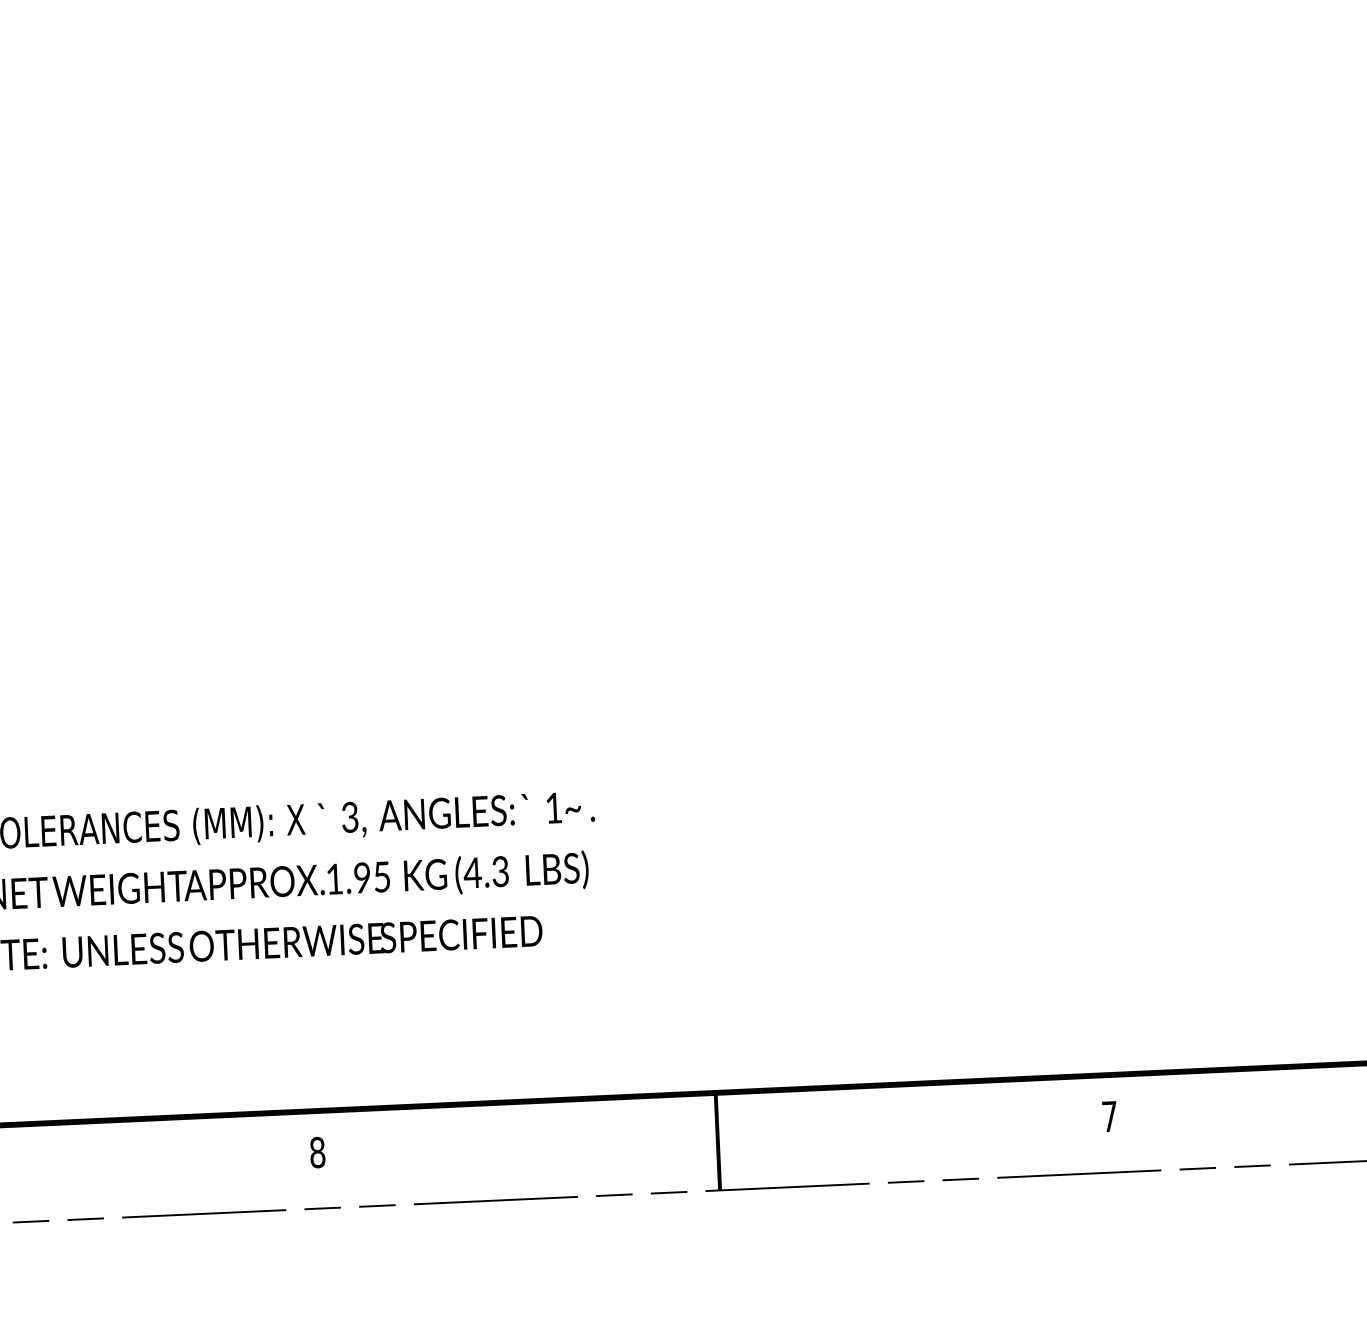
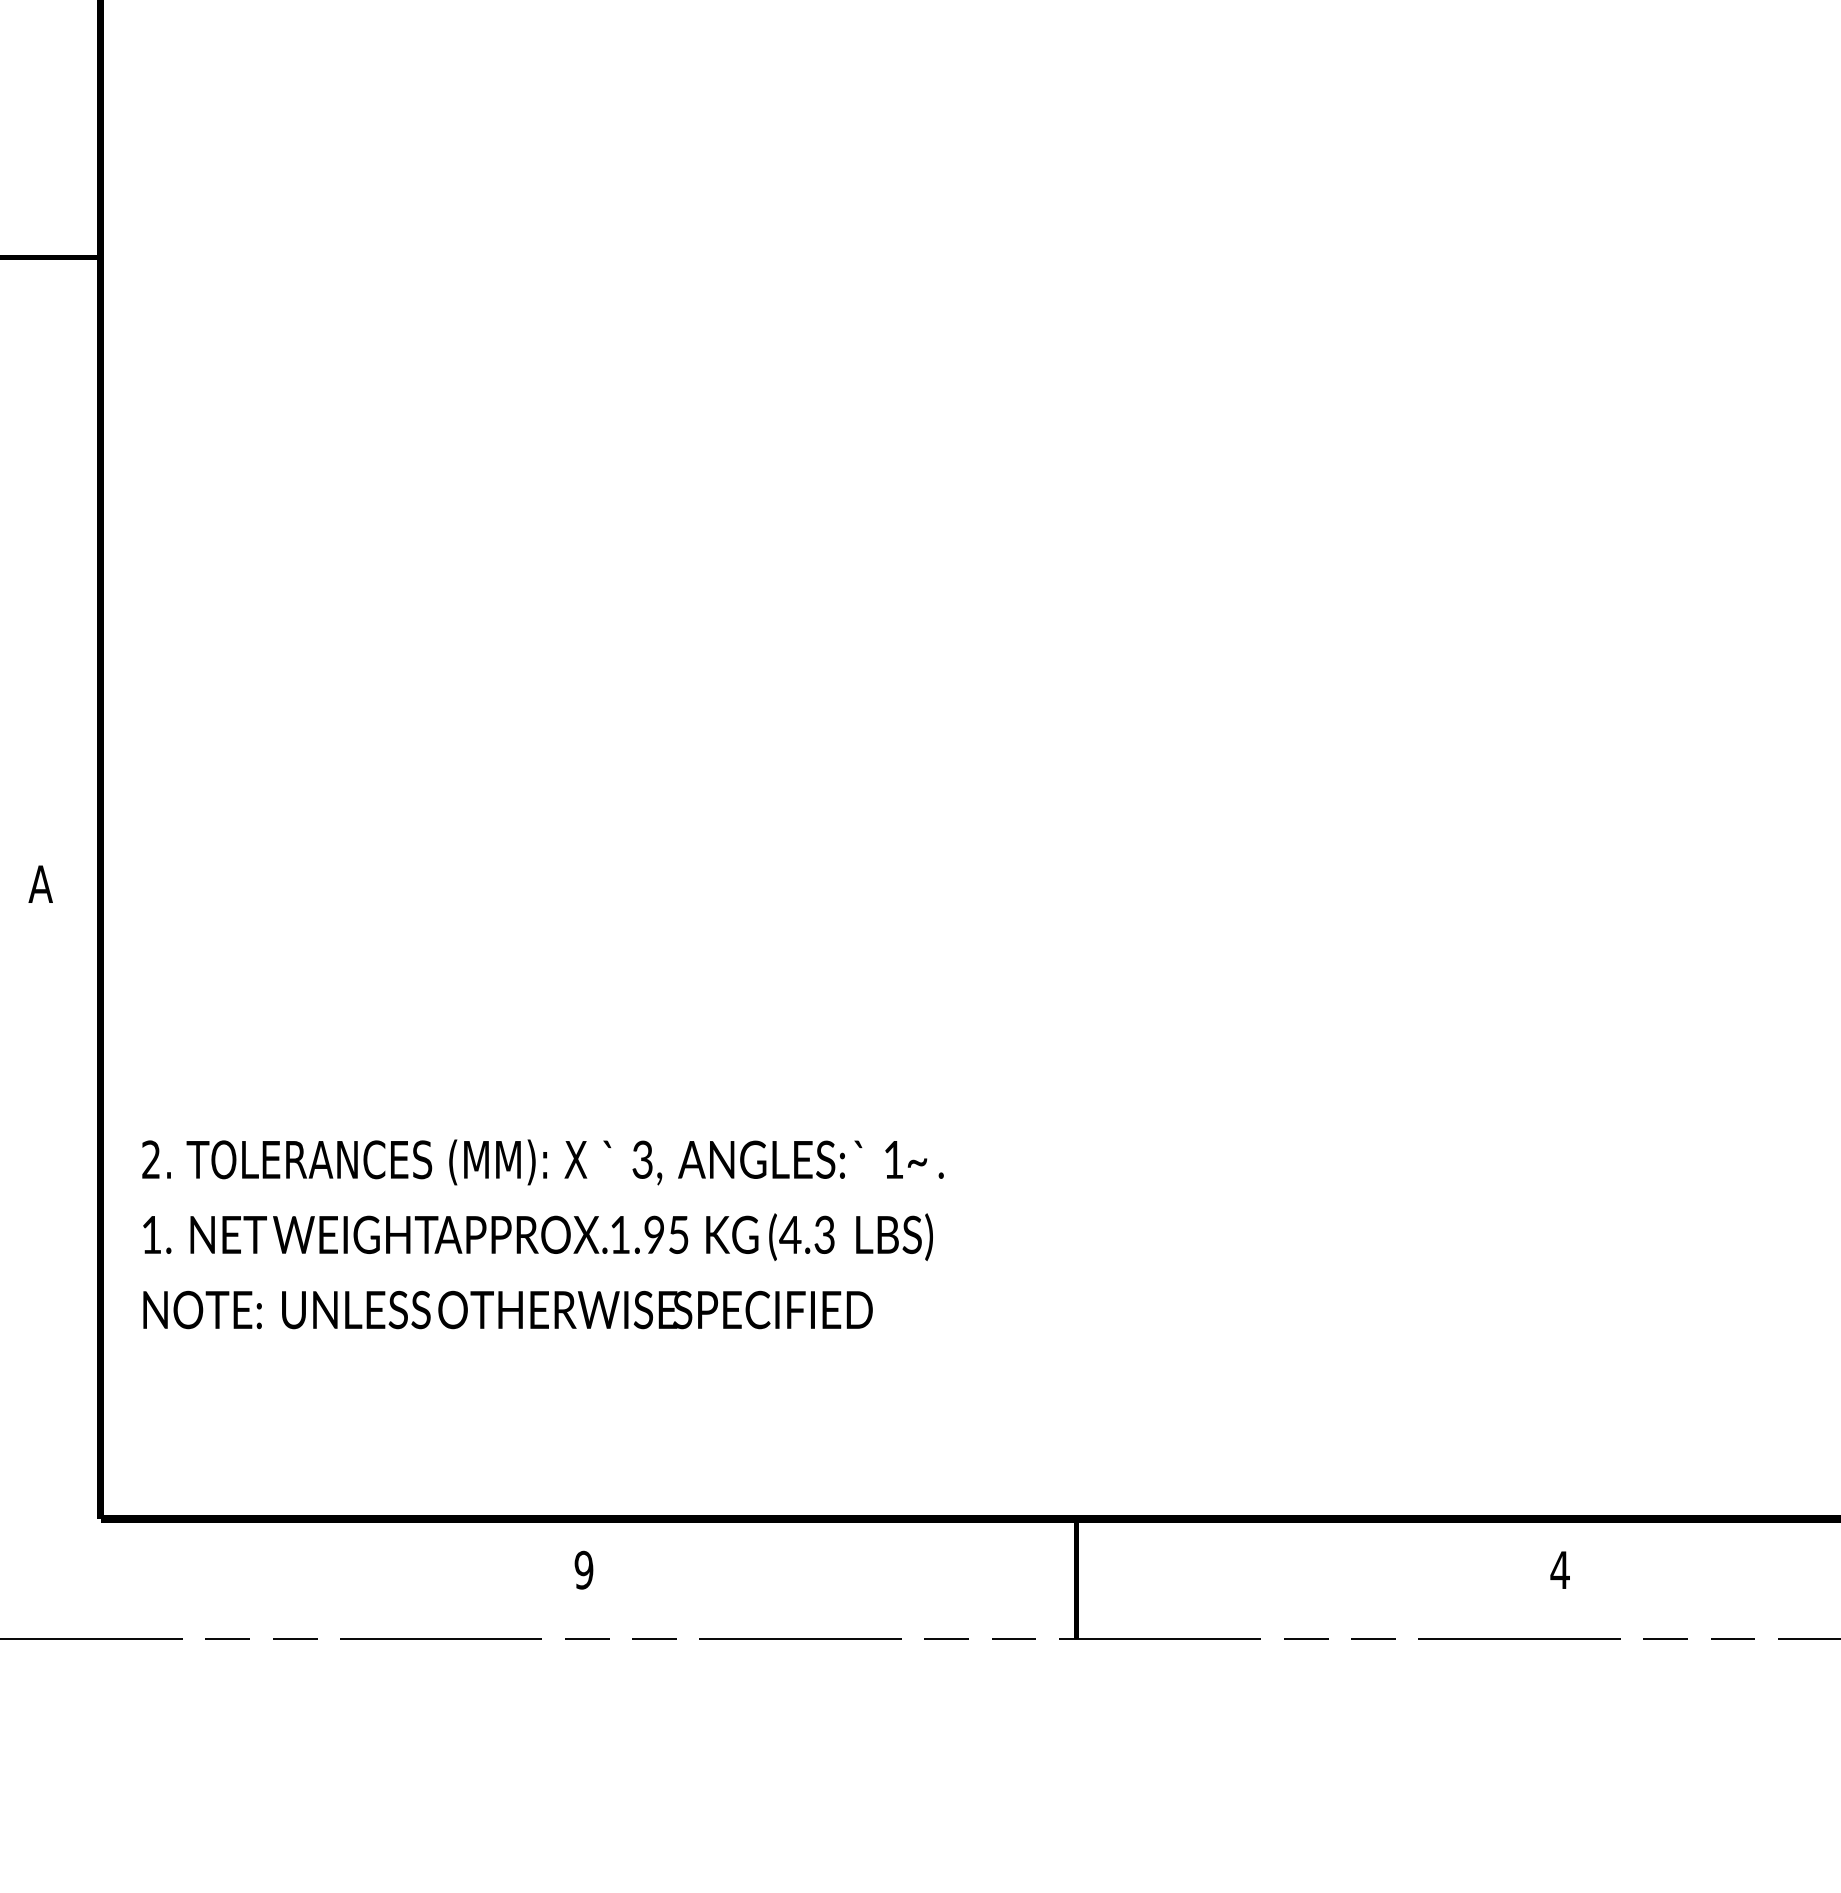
text: (1109, 1116) -> (1559, 1569), 7 -> 4
text: (317, 1152) -> (583, 1570), 8 -> 9

